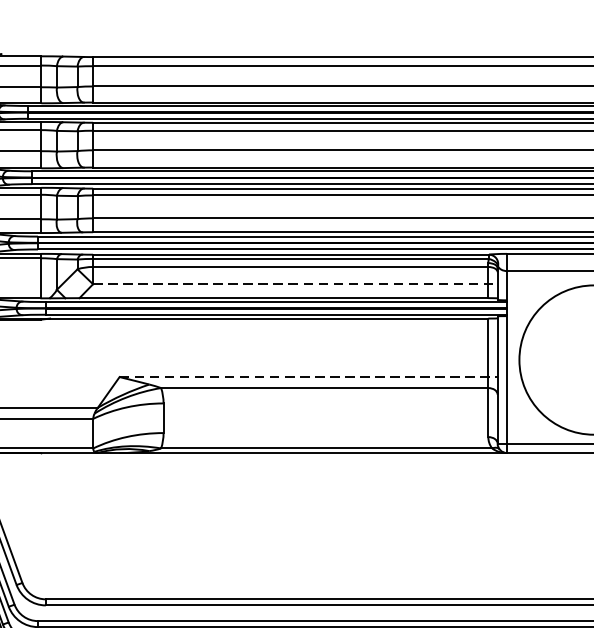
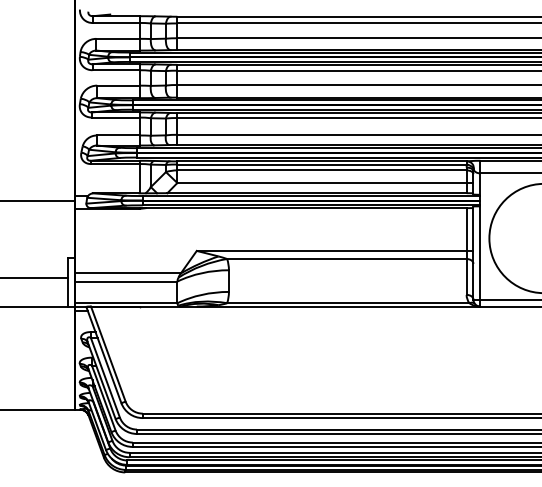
line: (295, 284) -> (325, 183), dashed -> solid
line: (309, 376) -> (335, 250), dashed -> solid

